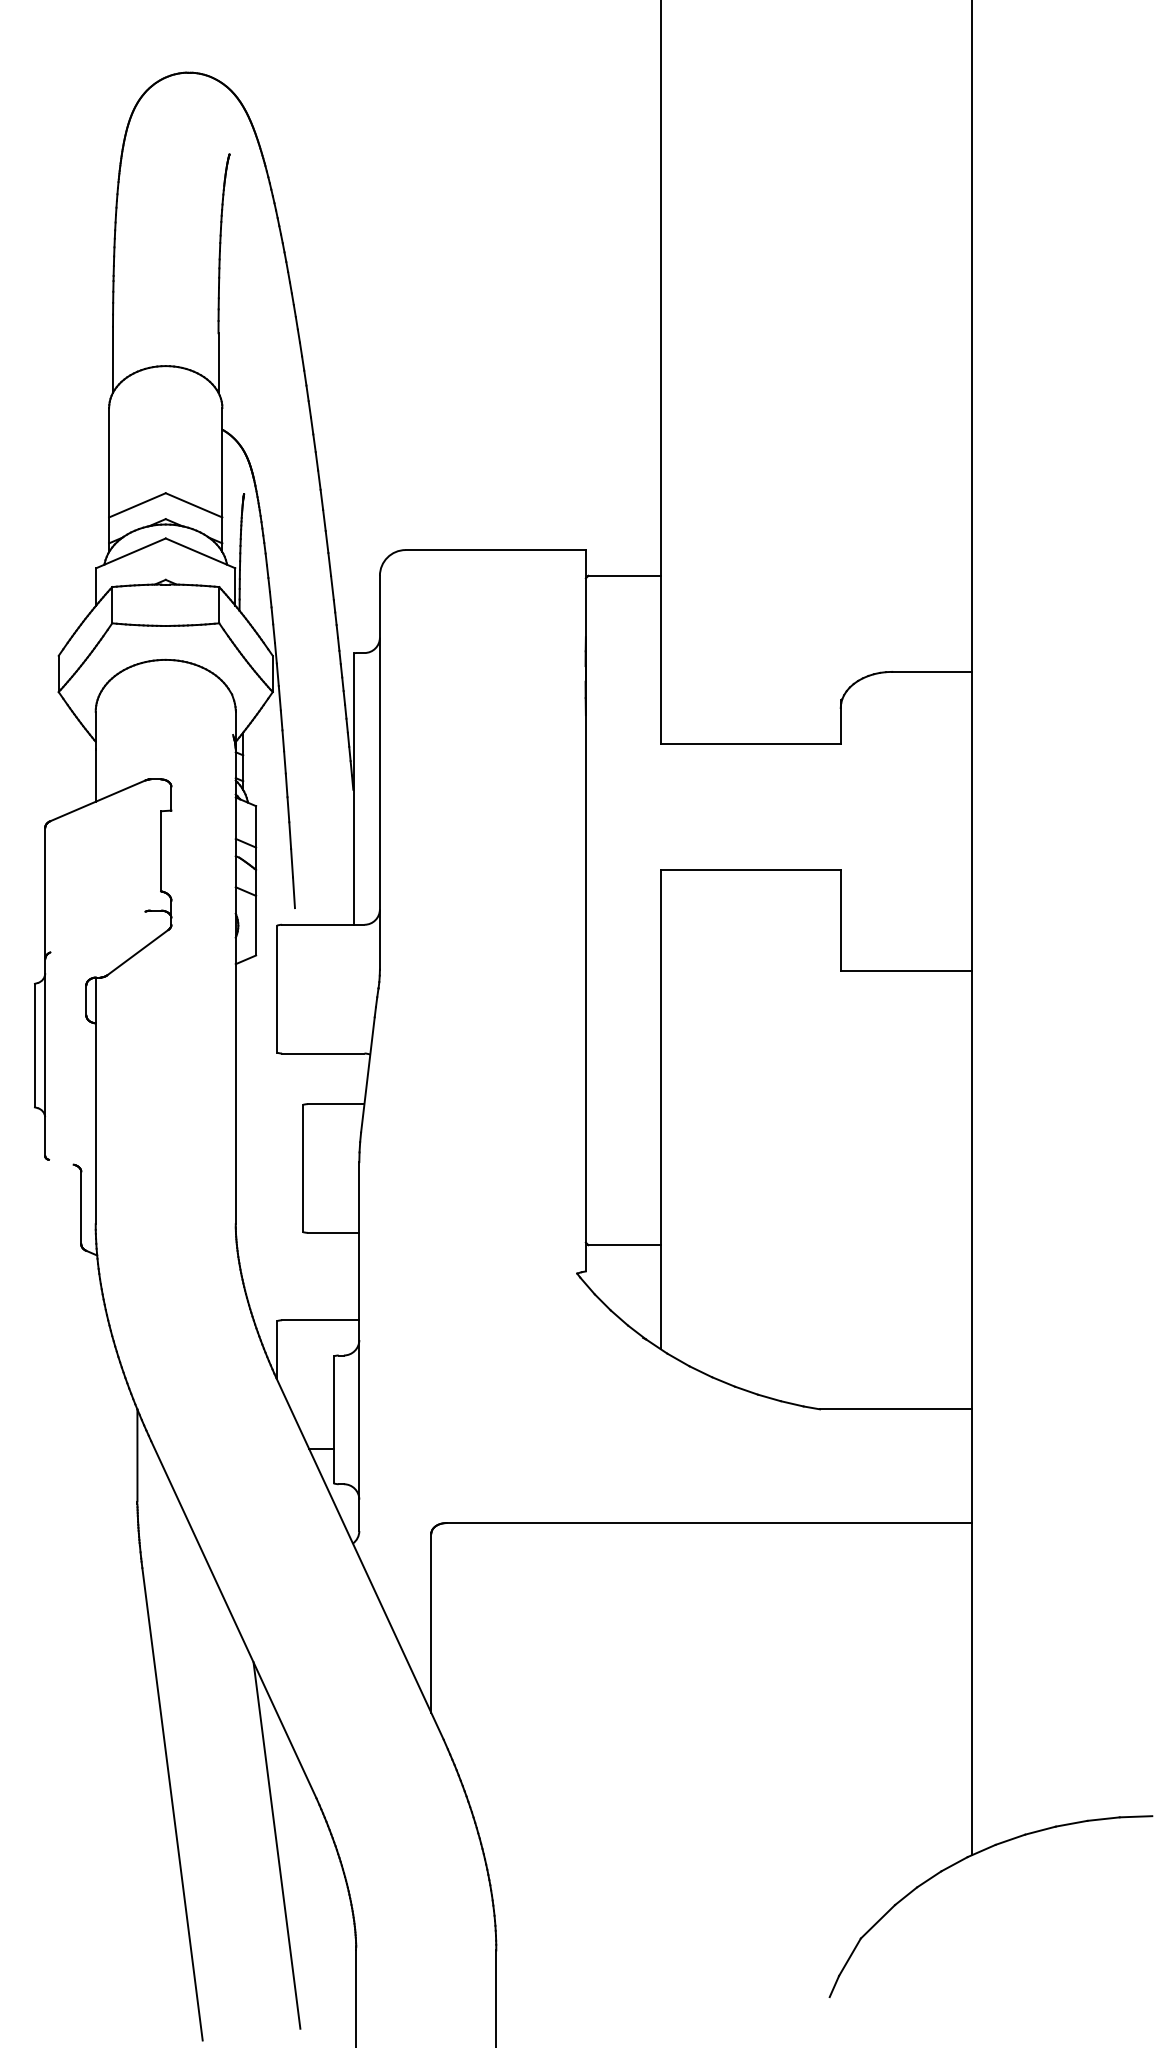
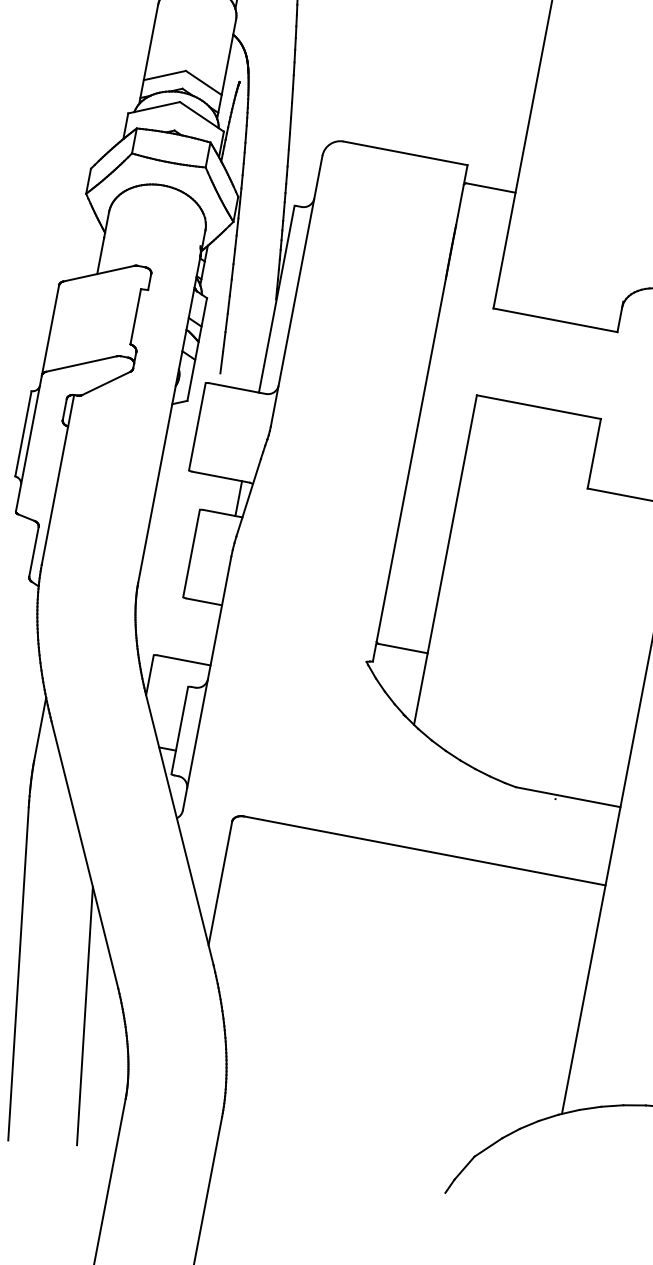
line: (97, 931) -> (81, 363), added
line: (354, 1078) -> (238, 498), added
line: (61, 1161) -> (26, 517), added

